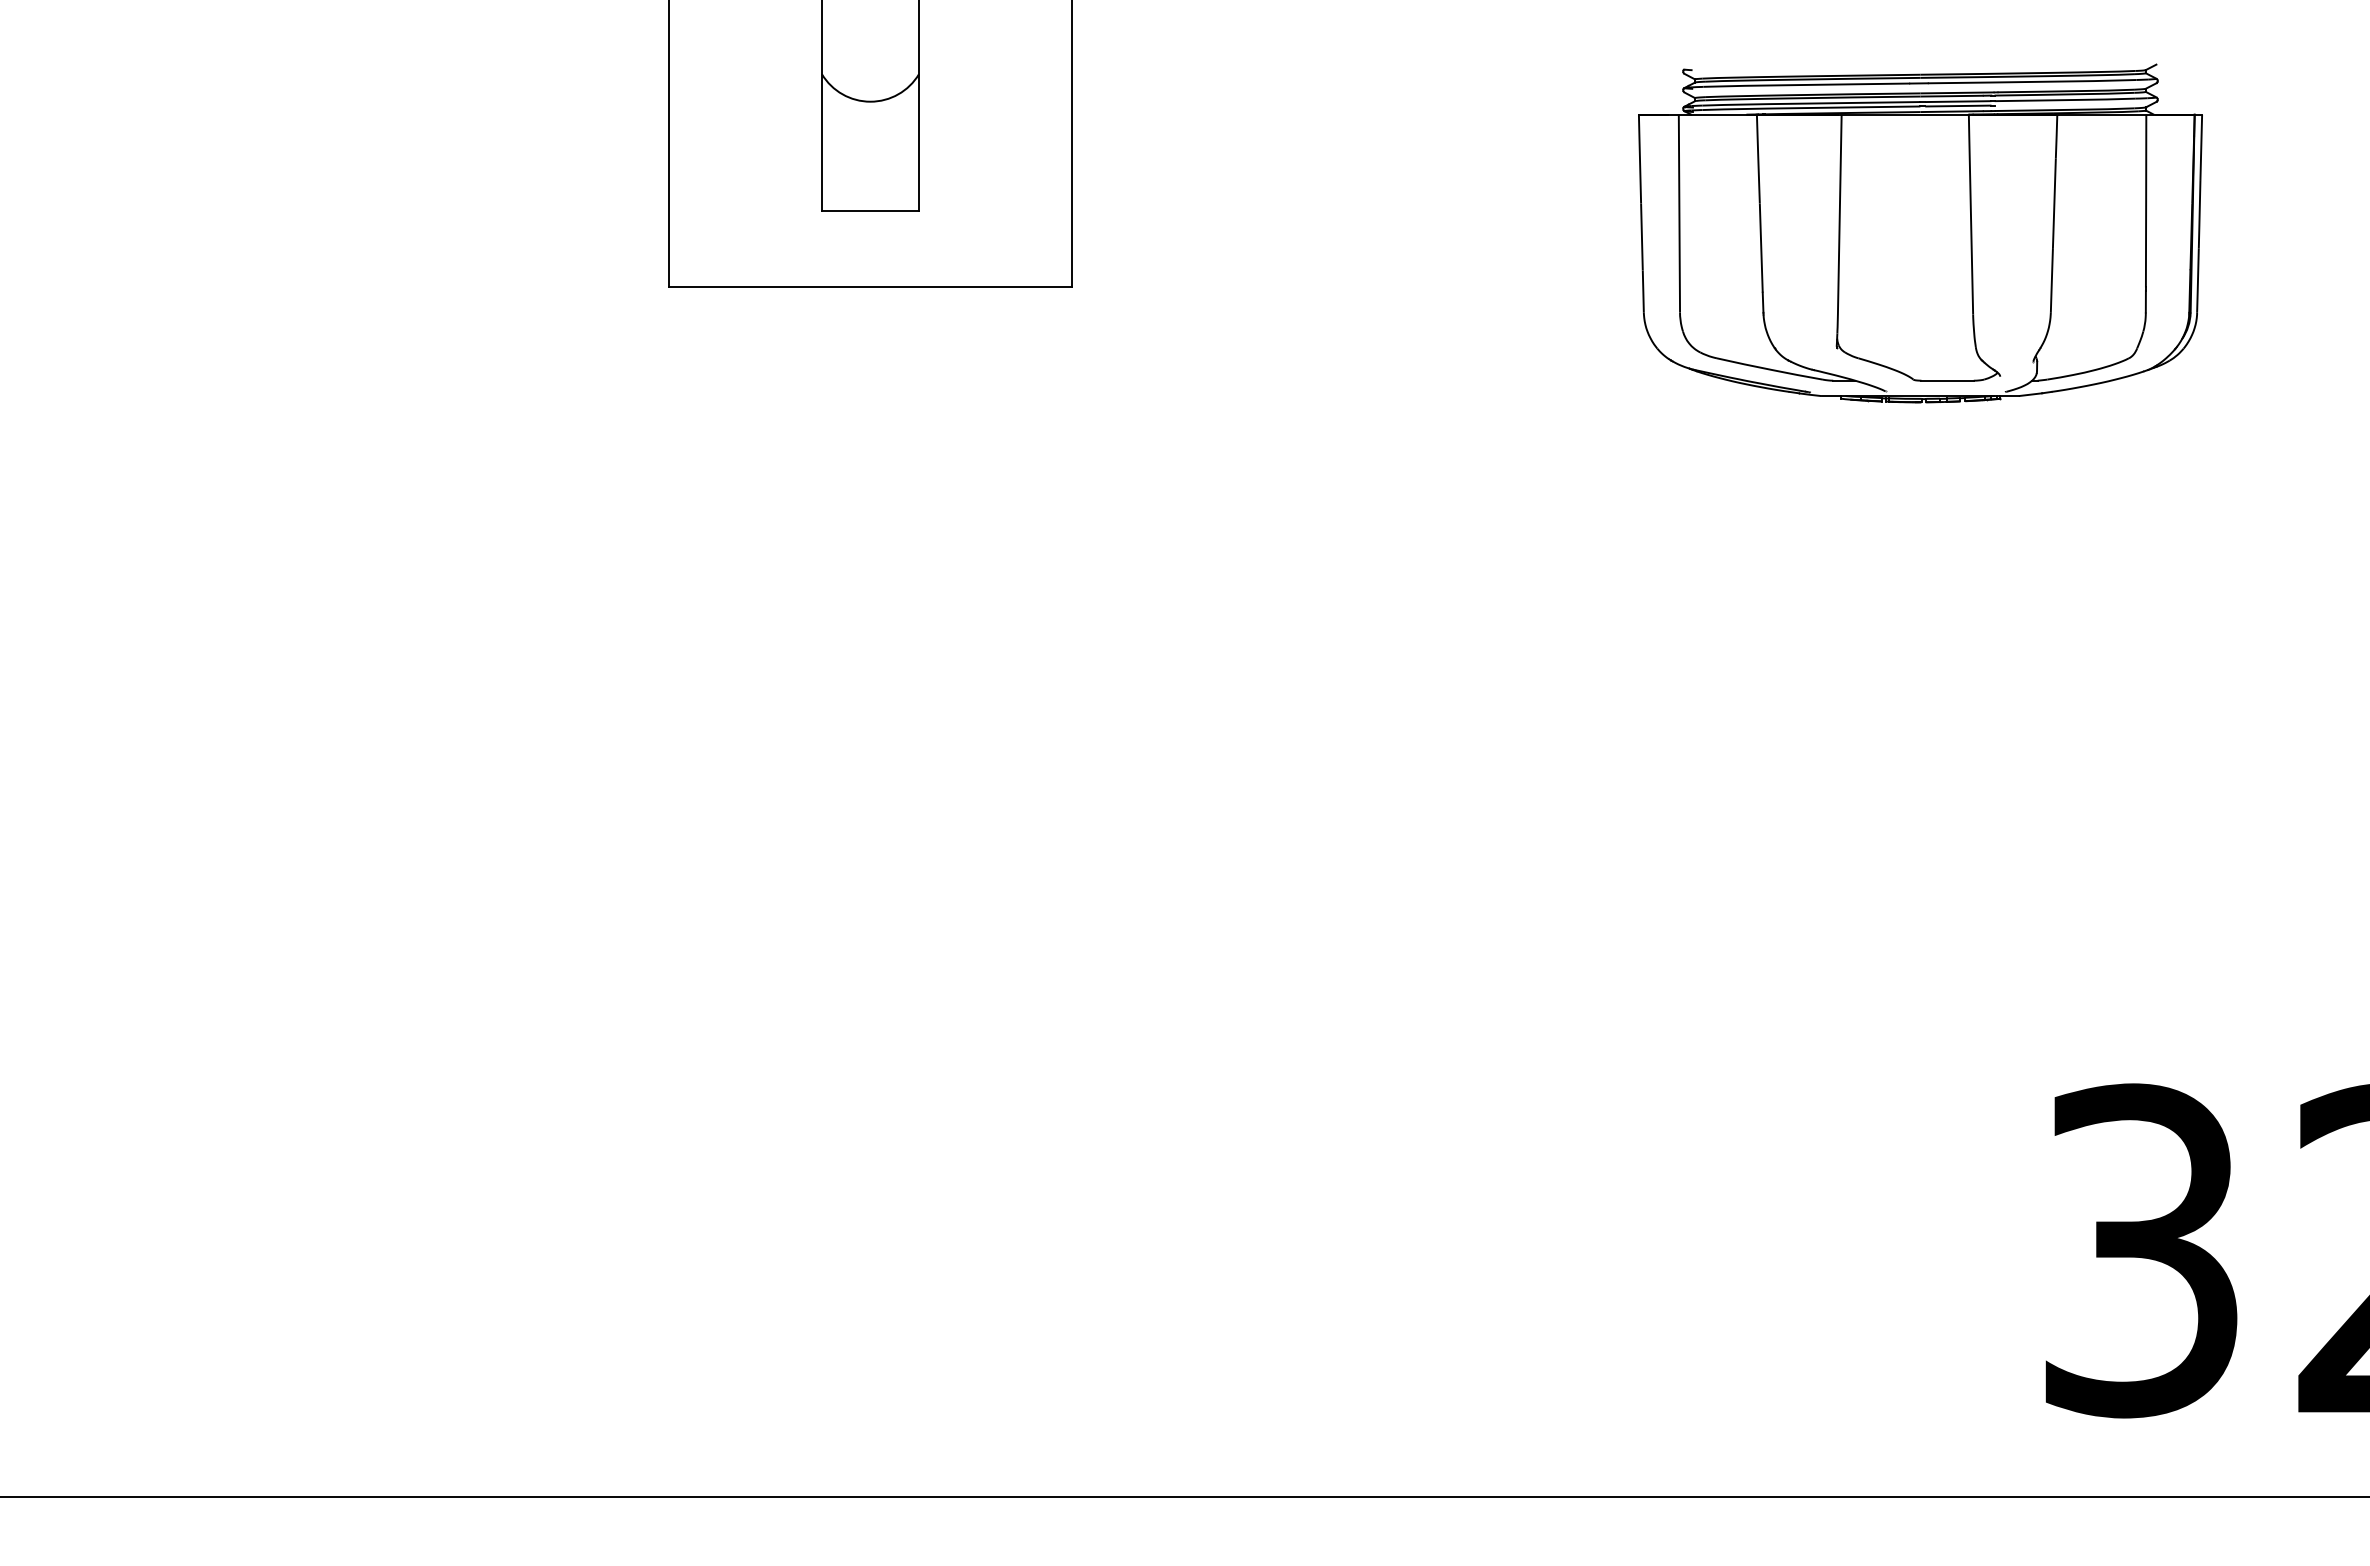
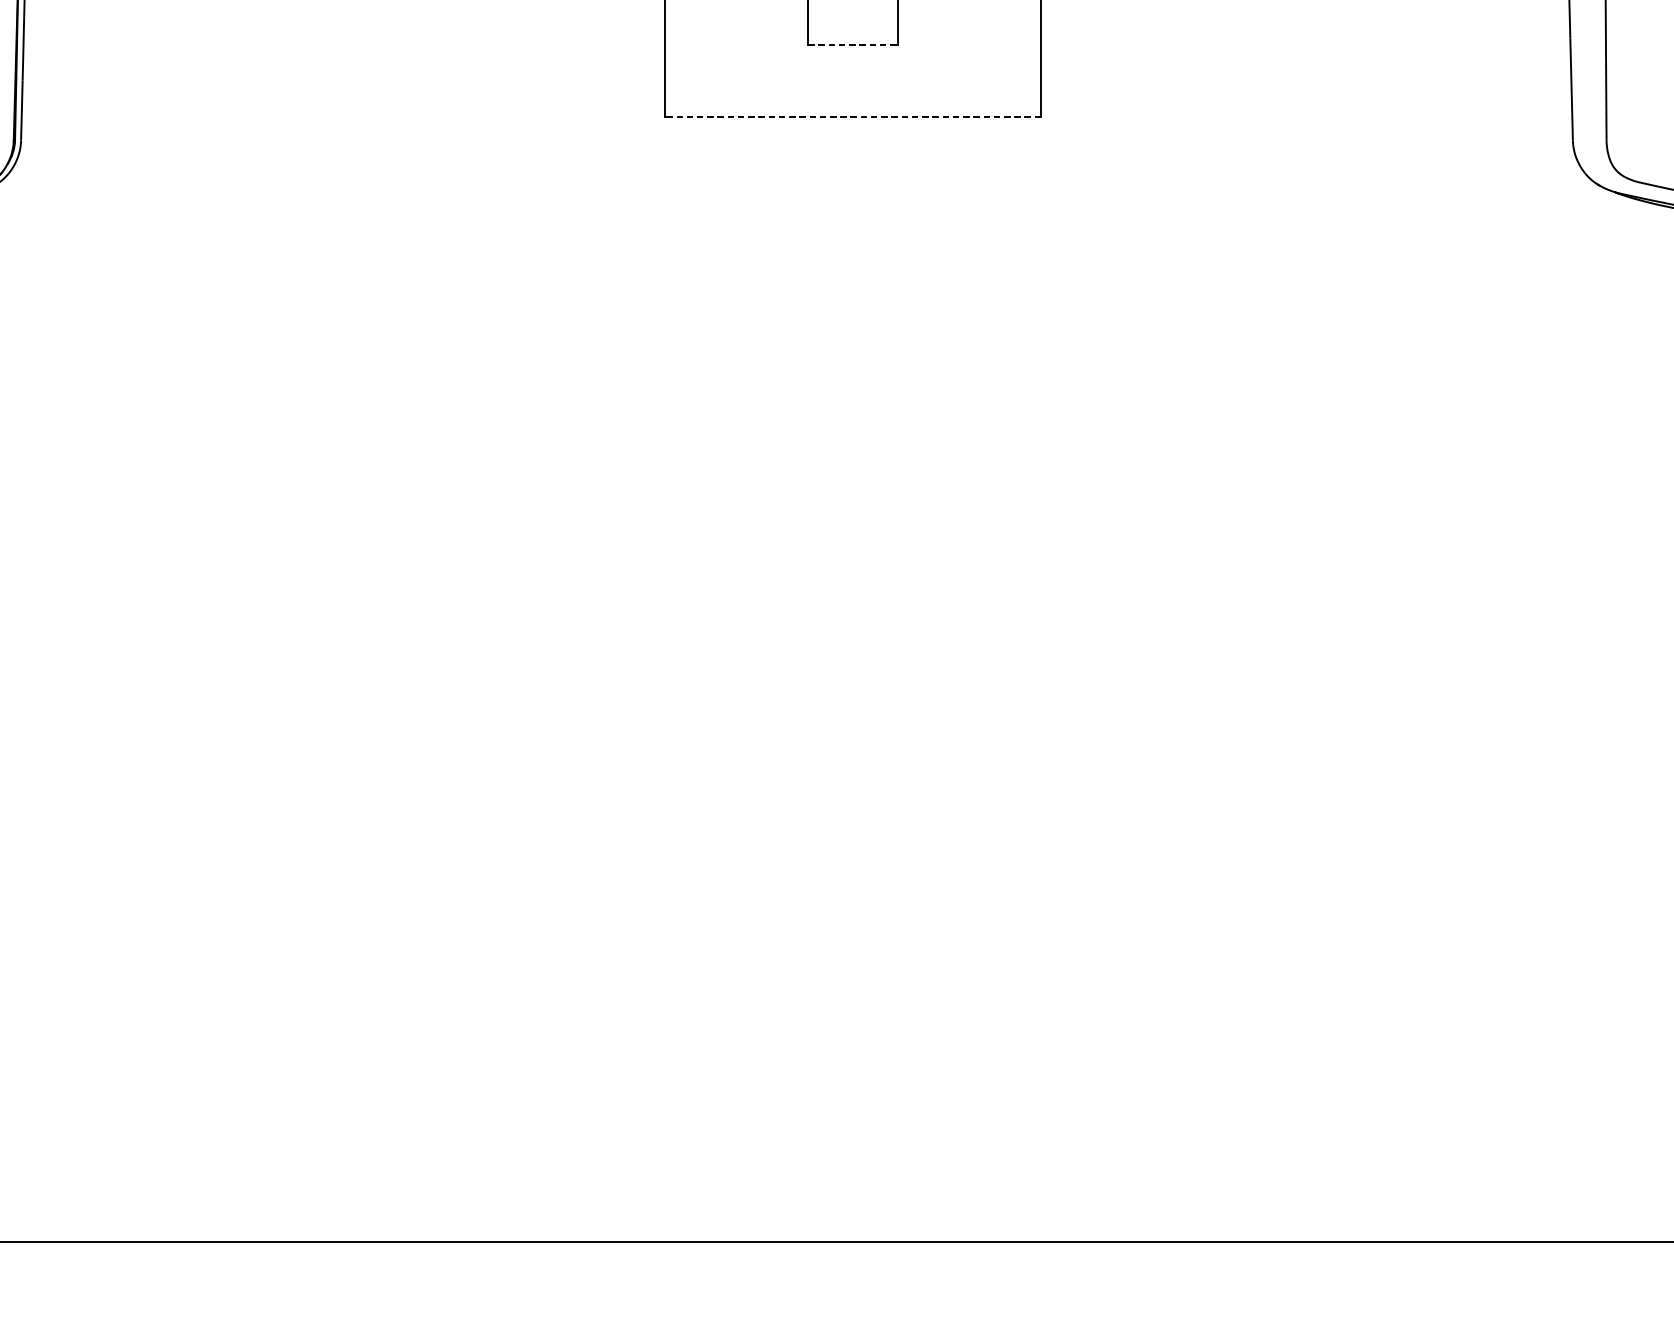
line: (870, 210) -> (853, 45), solid -> dashed
line: (870, 287) -> (853, 116), solid -> dashed

